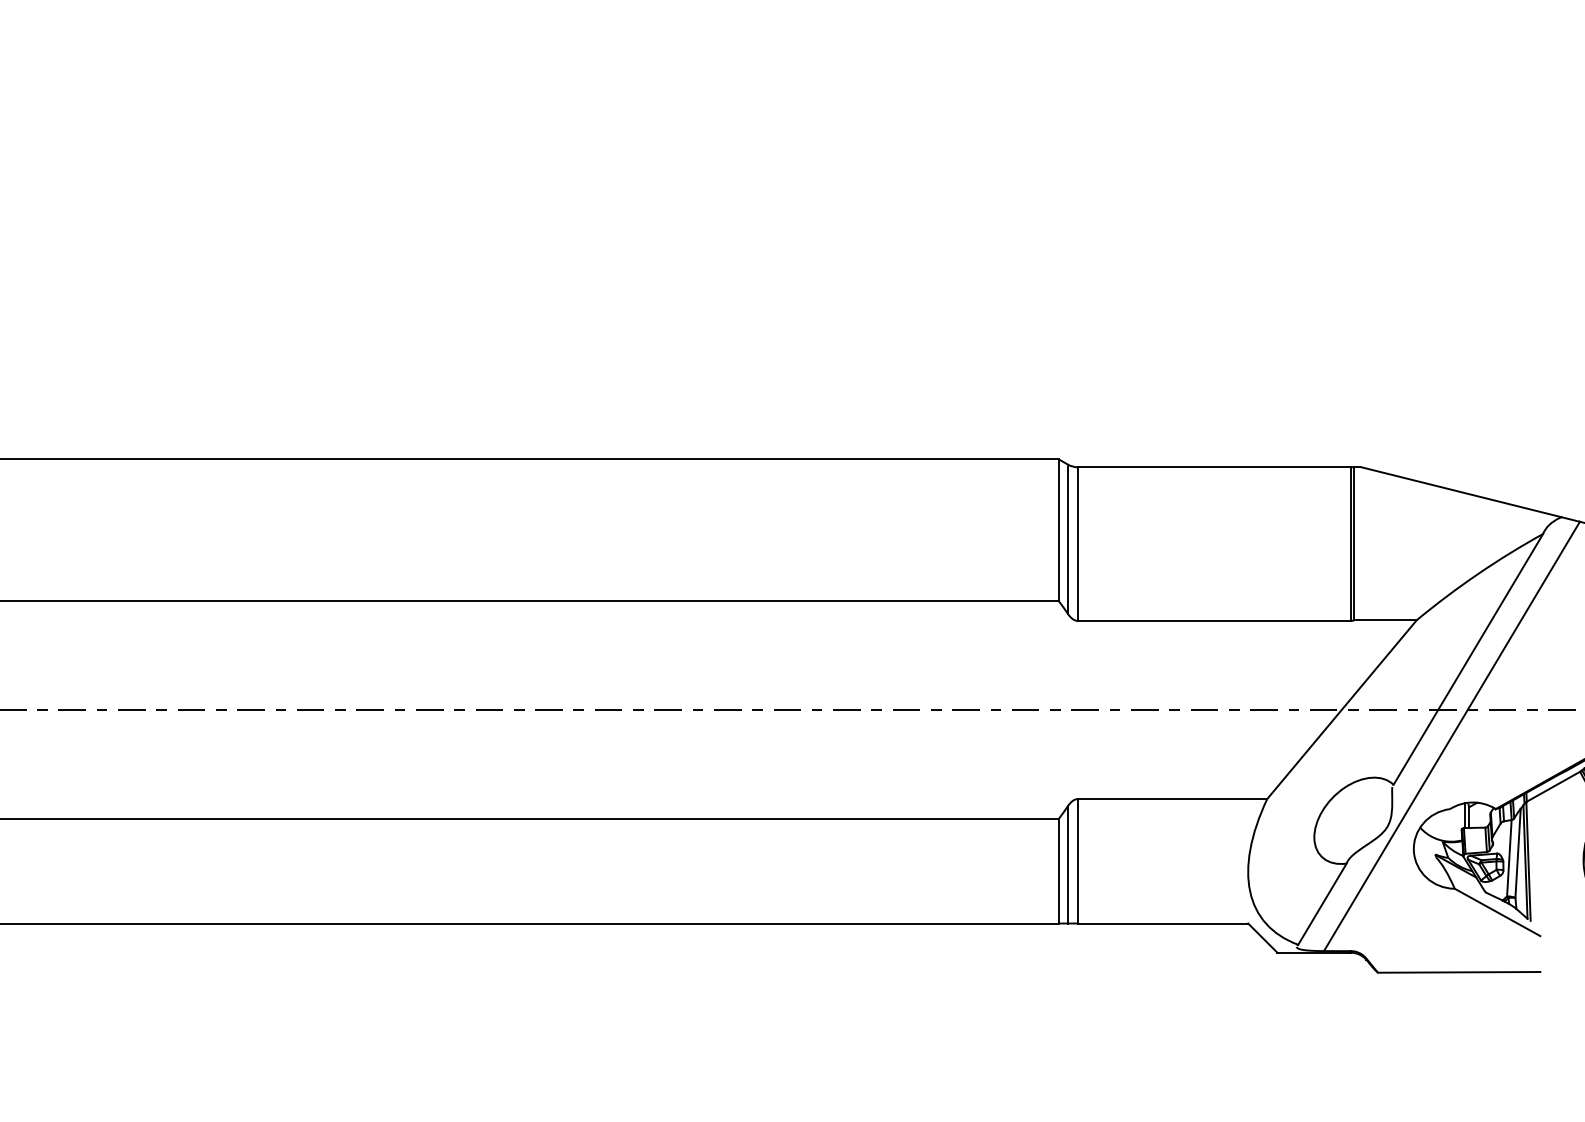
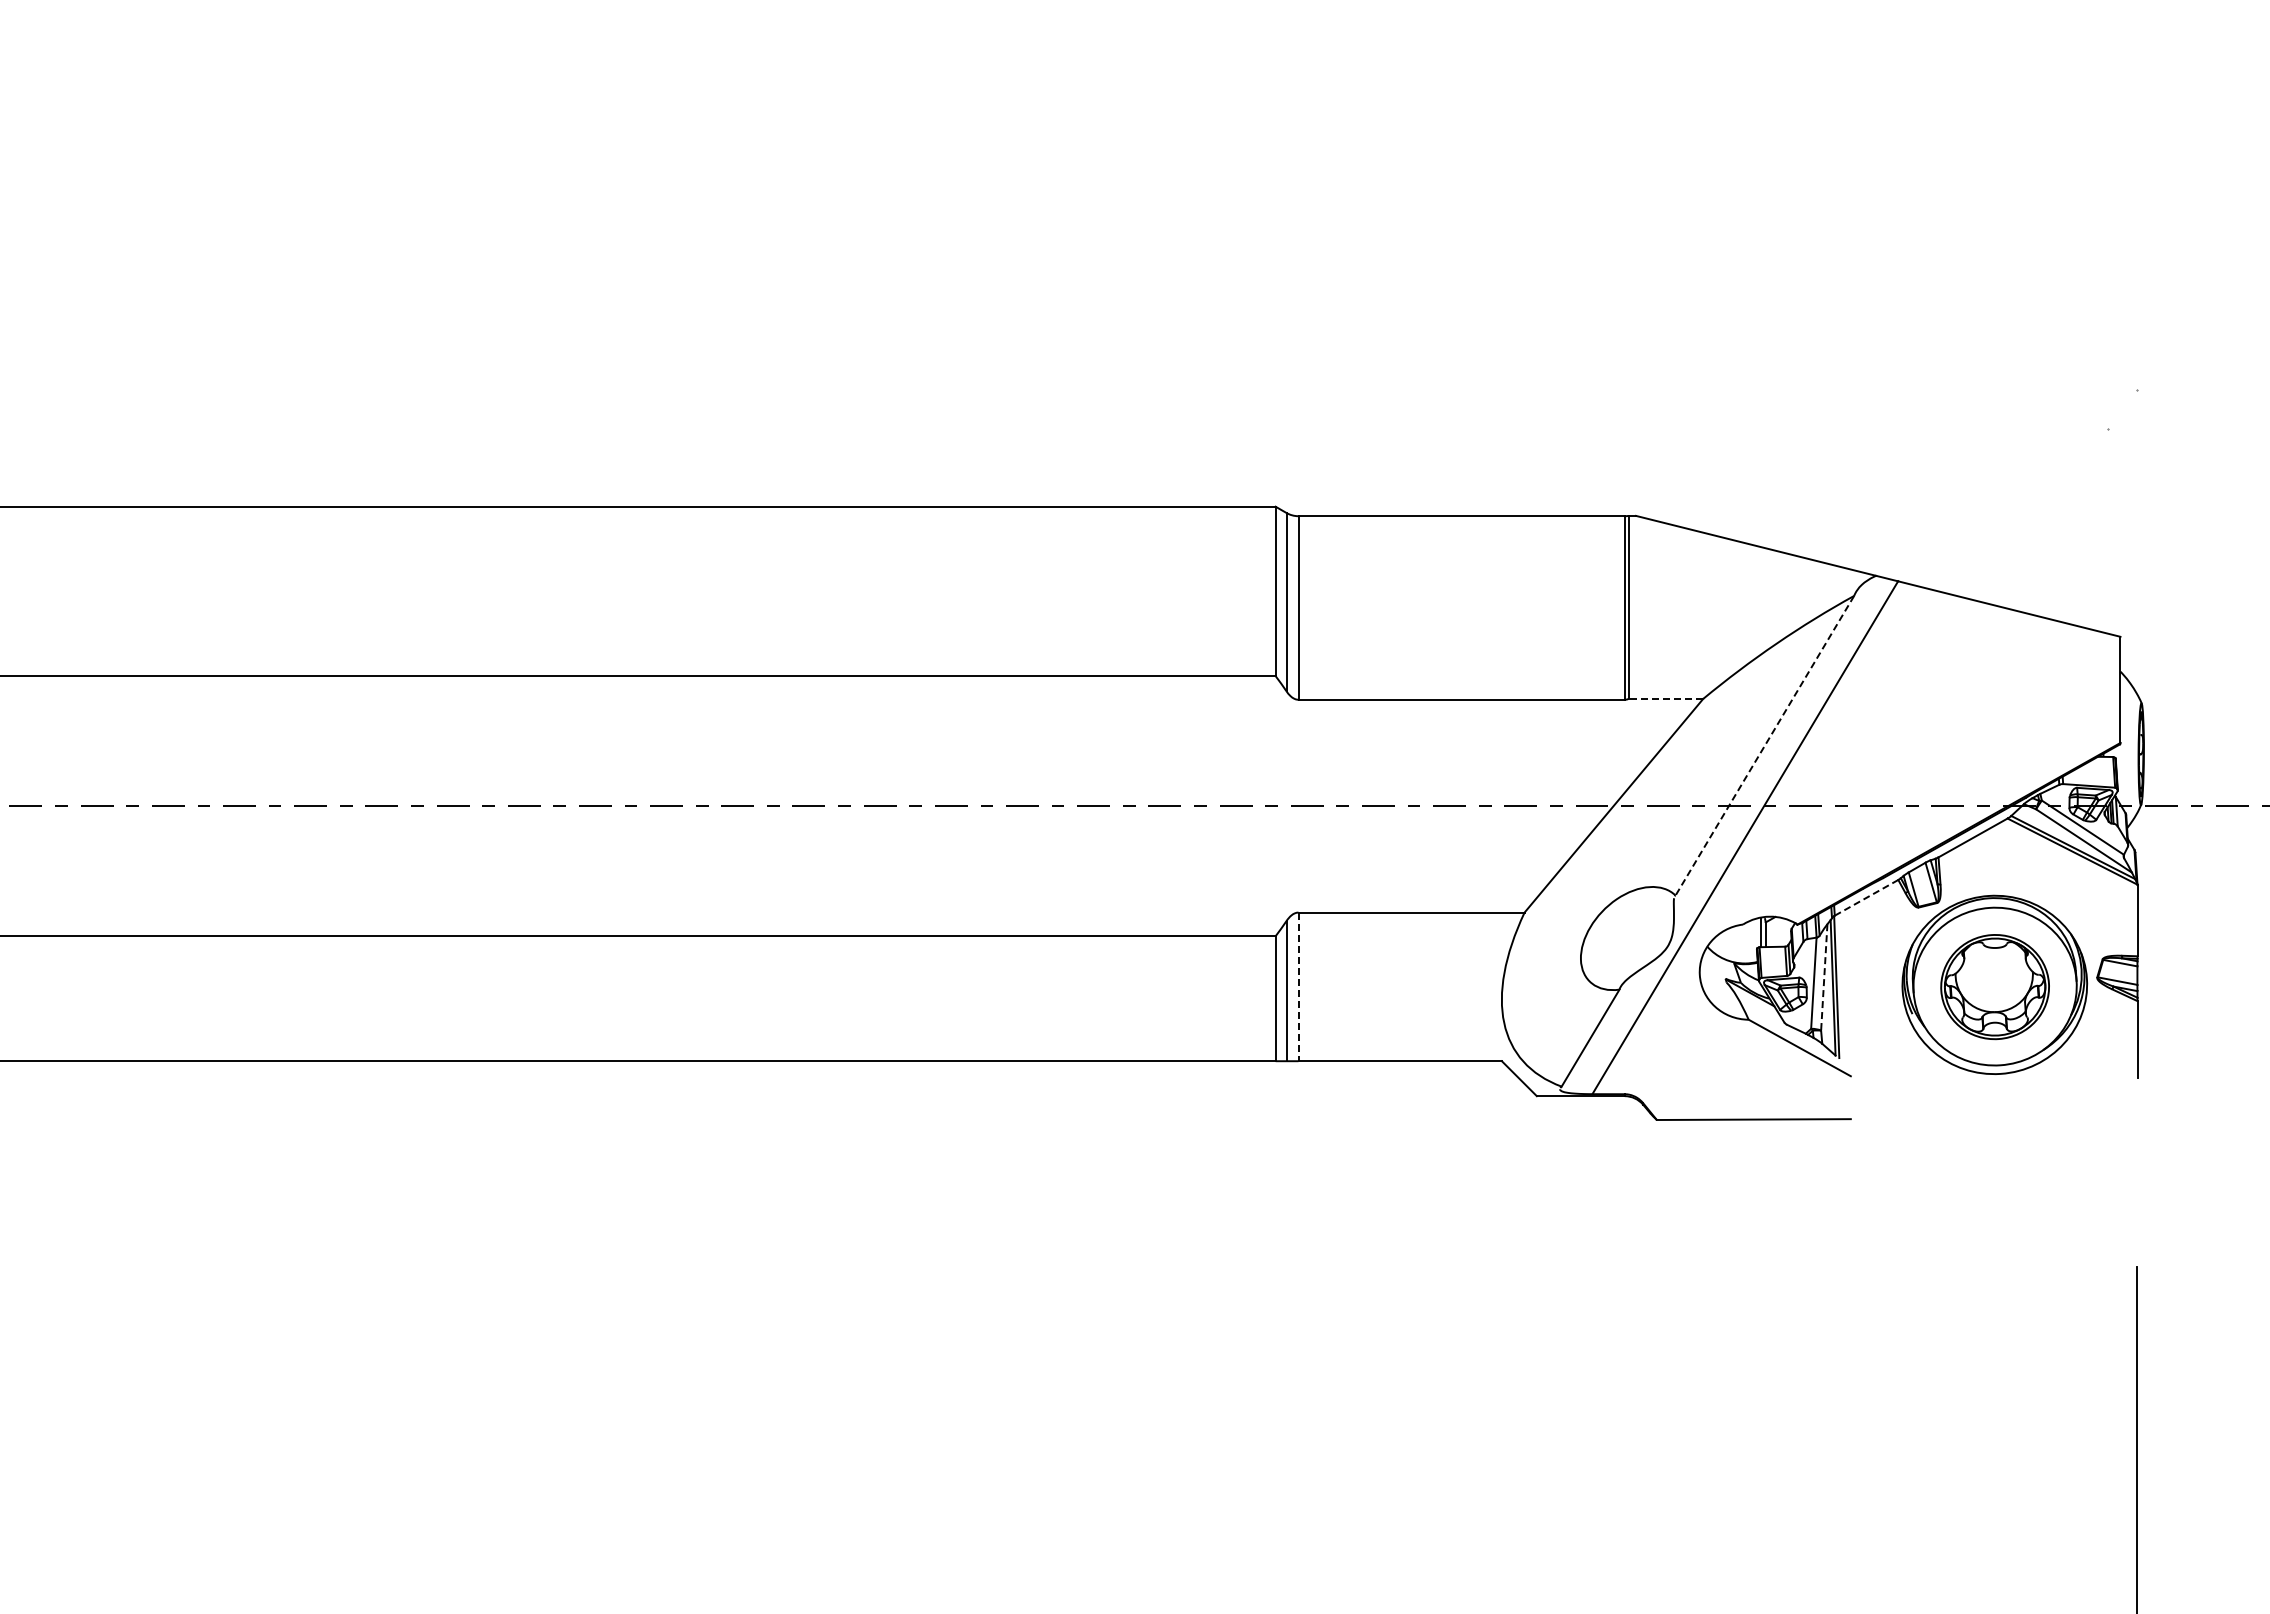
line: (1385, 619) -> (1665, 698), solid -> dashed
line: (1468, 660) -> (1764, 746), solid -> dashed
line: (1553, 786) -> (1866, 897), solid -> dashed
line: (1518, 853) -> (1824, 977), solid -> dashed
line: (1077, 861) -> (1298, 987), solid -> dashed

